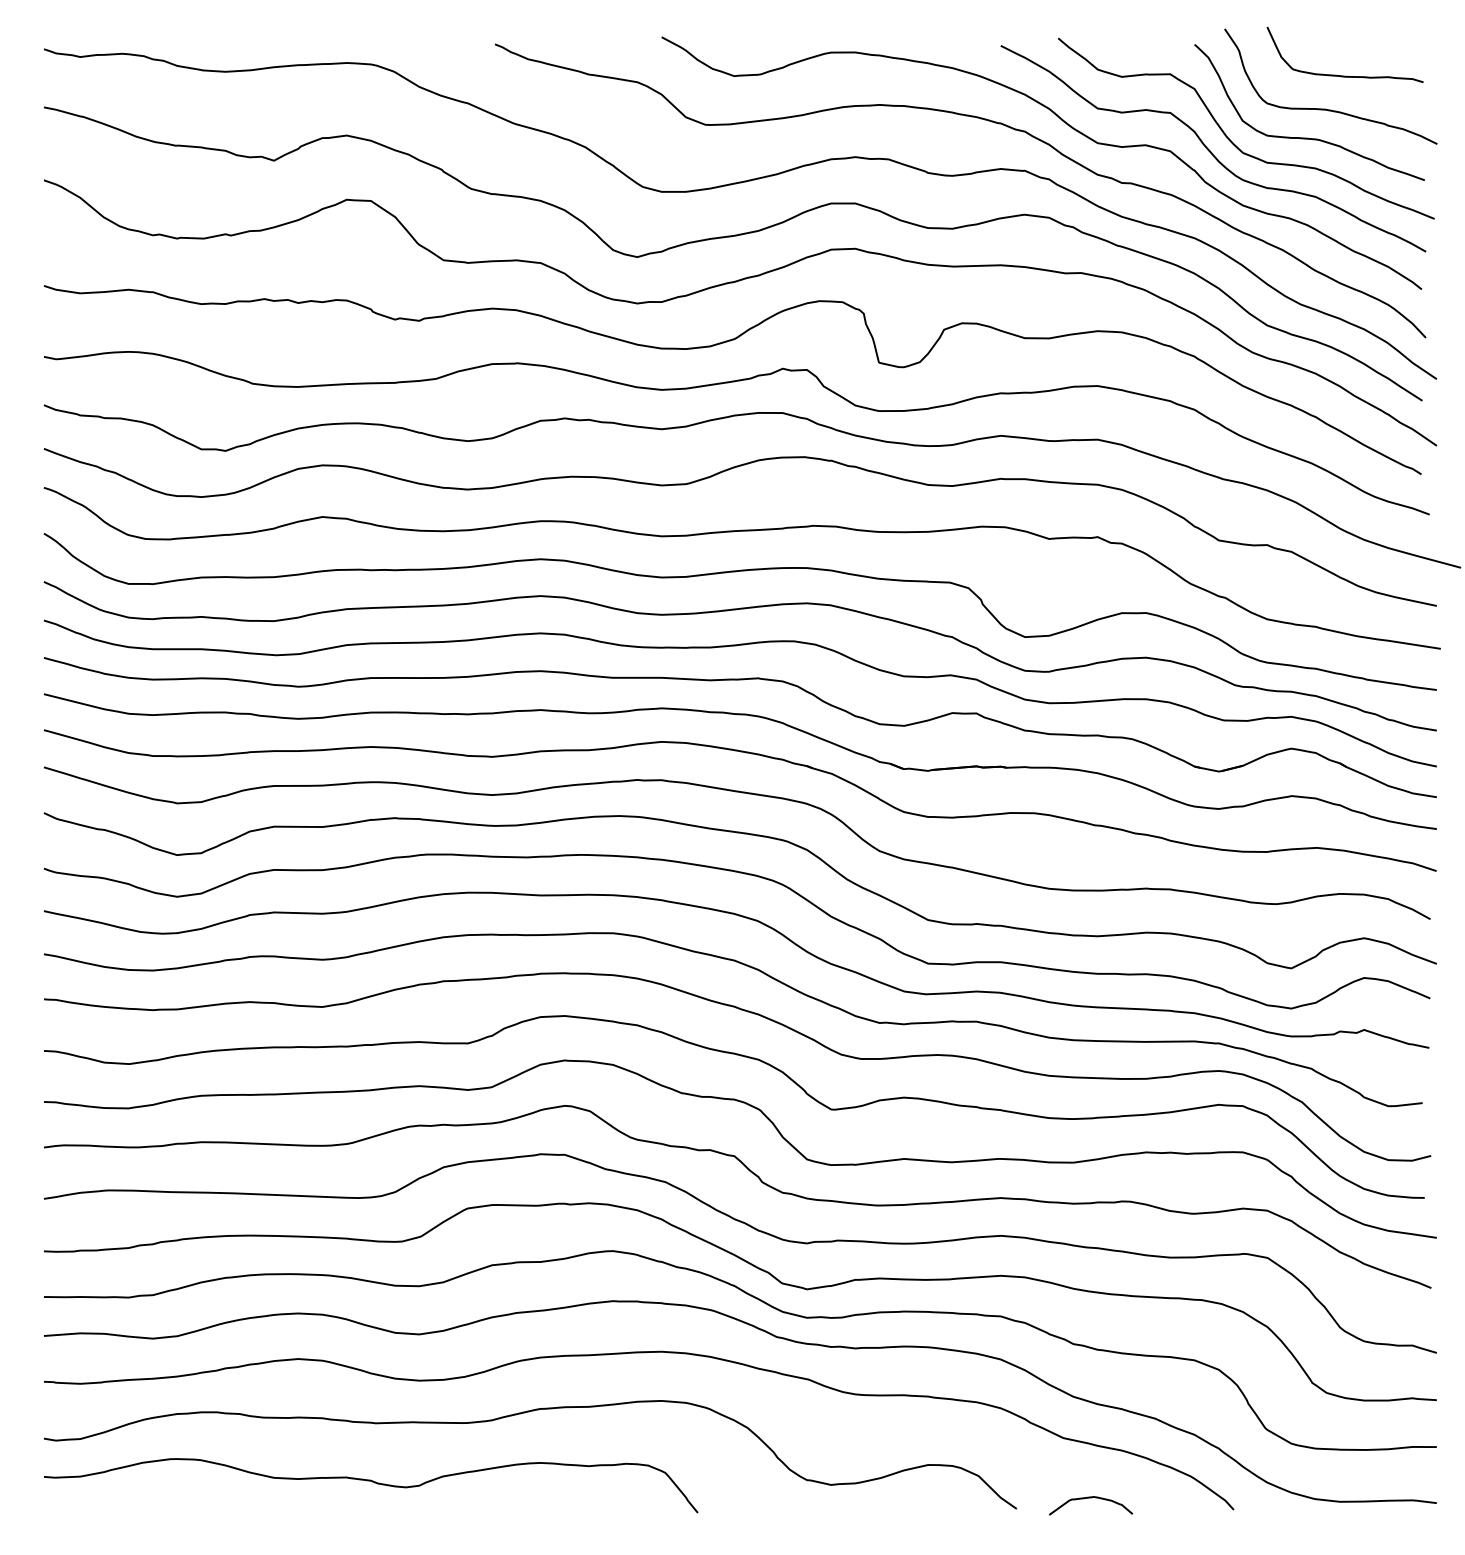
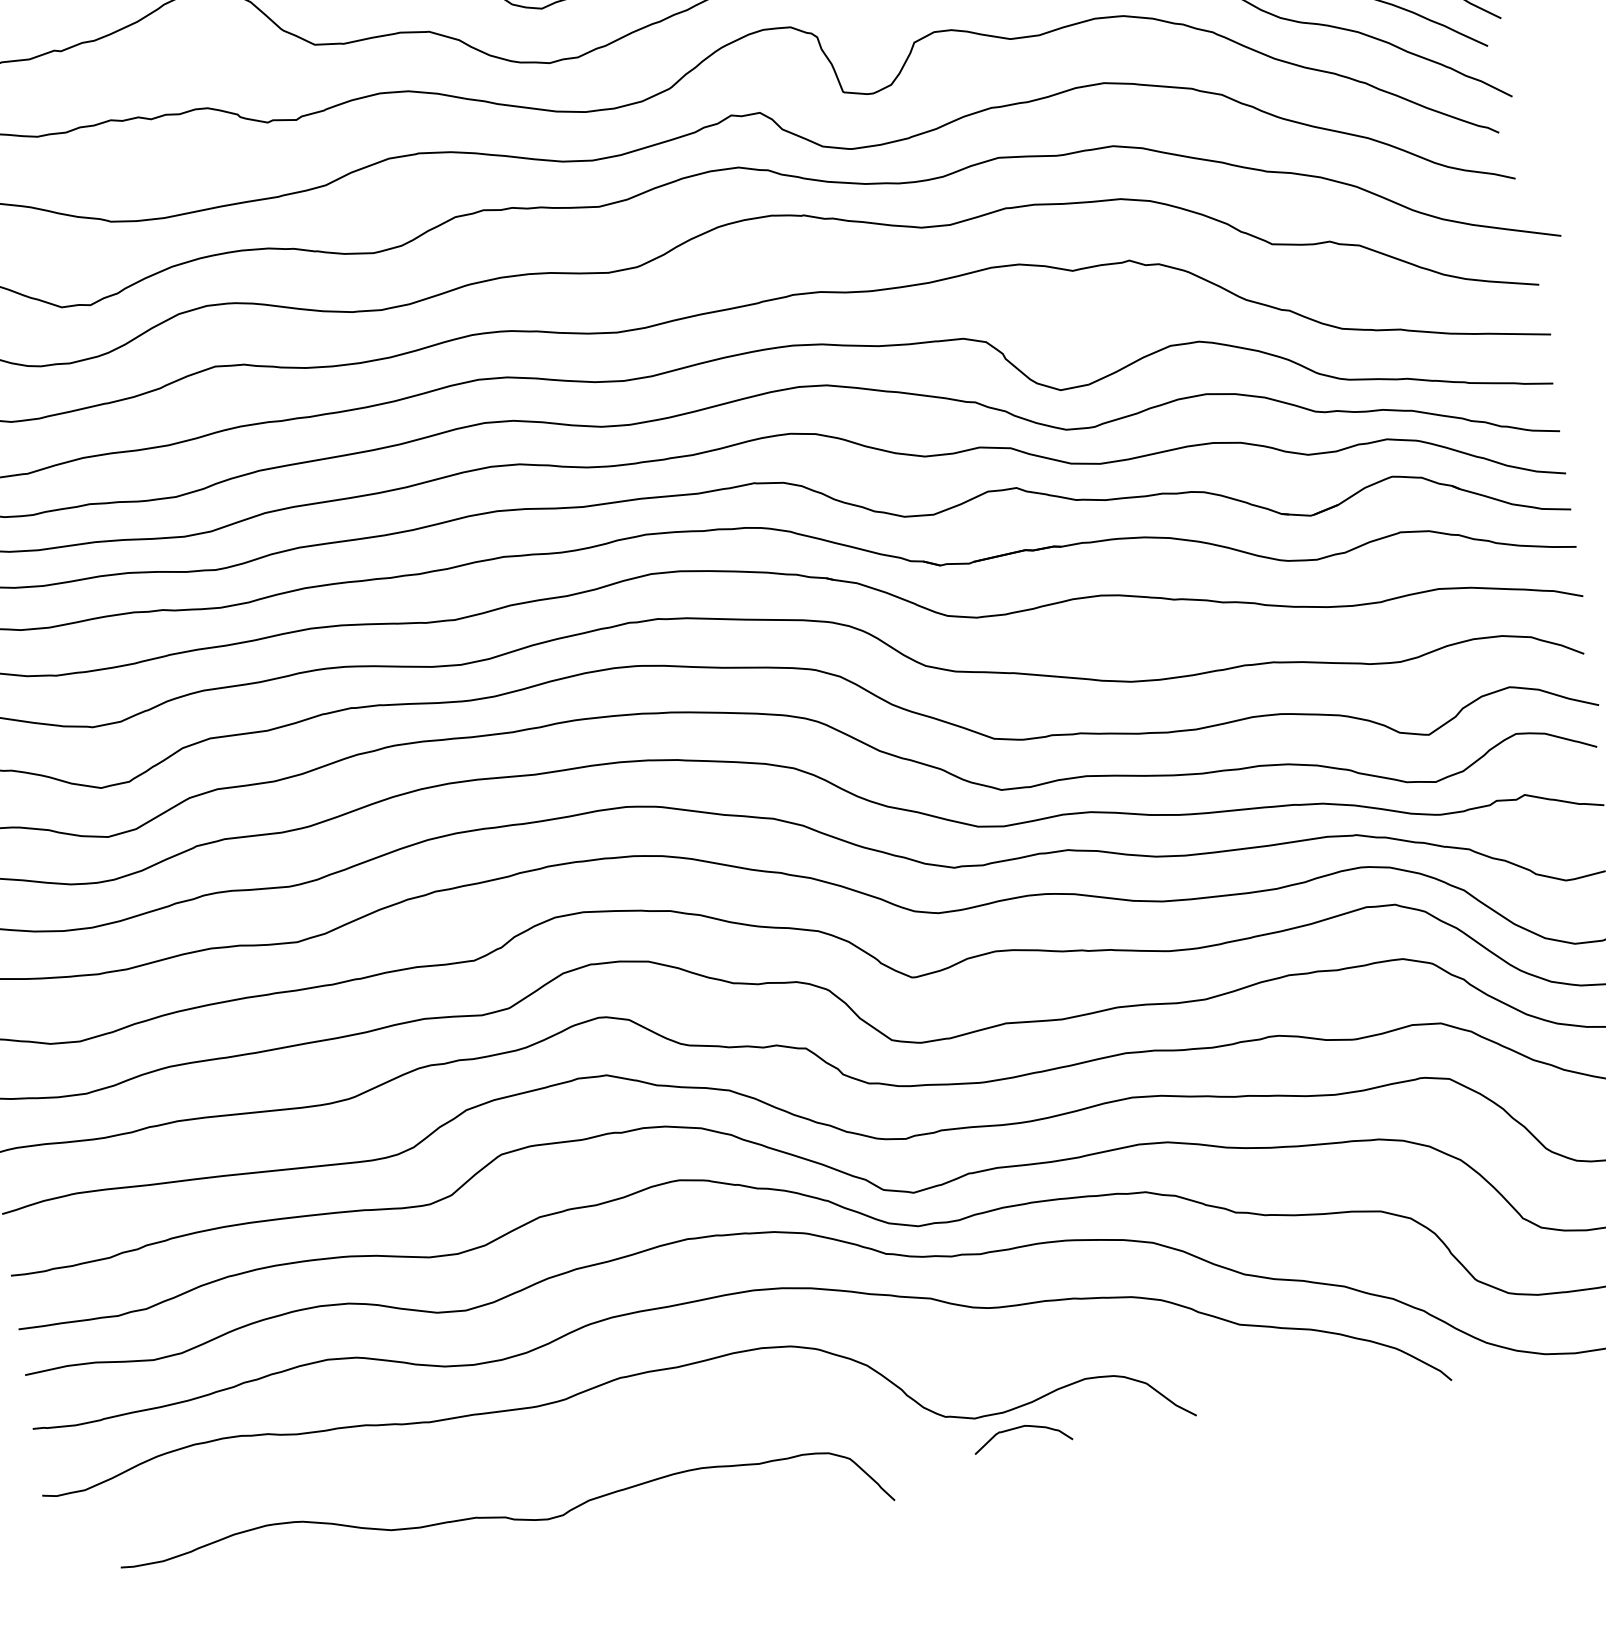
curve: (372, 1482) -> (507, 1519), moved
curve: (1091, 1498) -> (1022, 1428), moved

